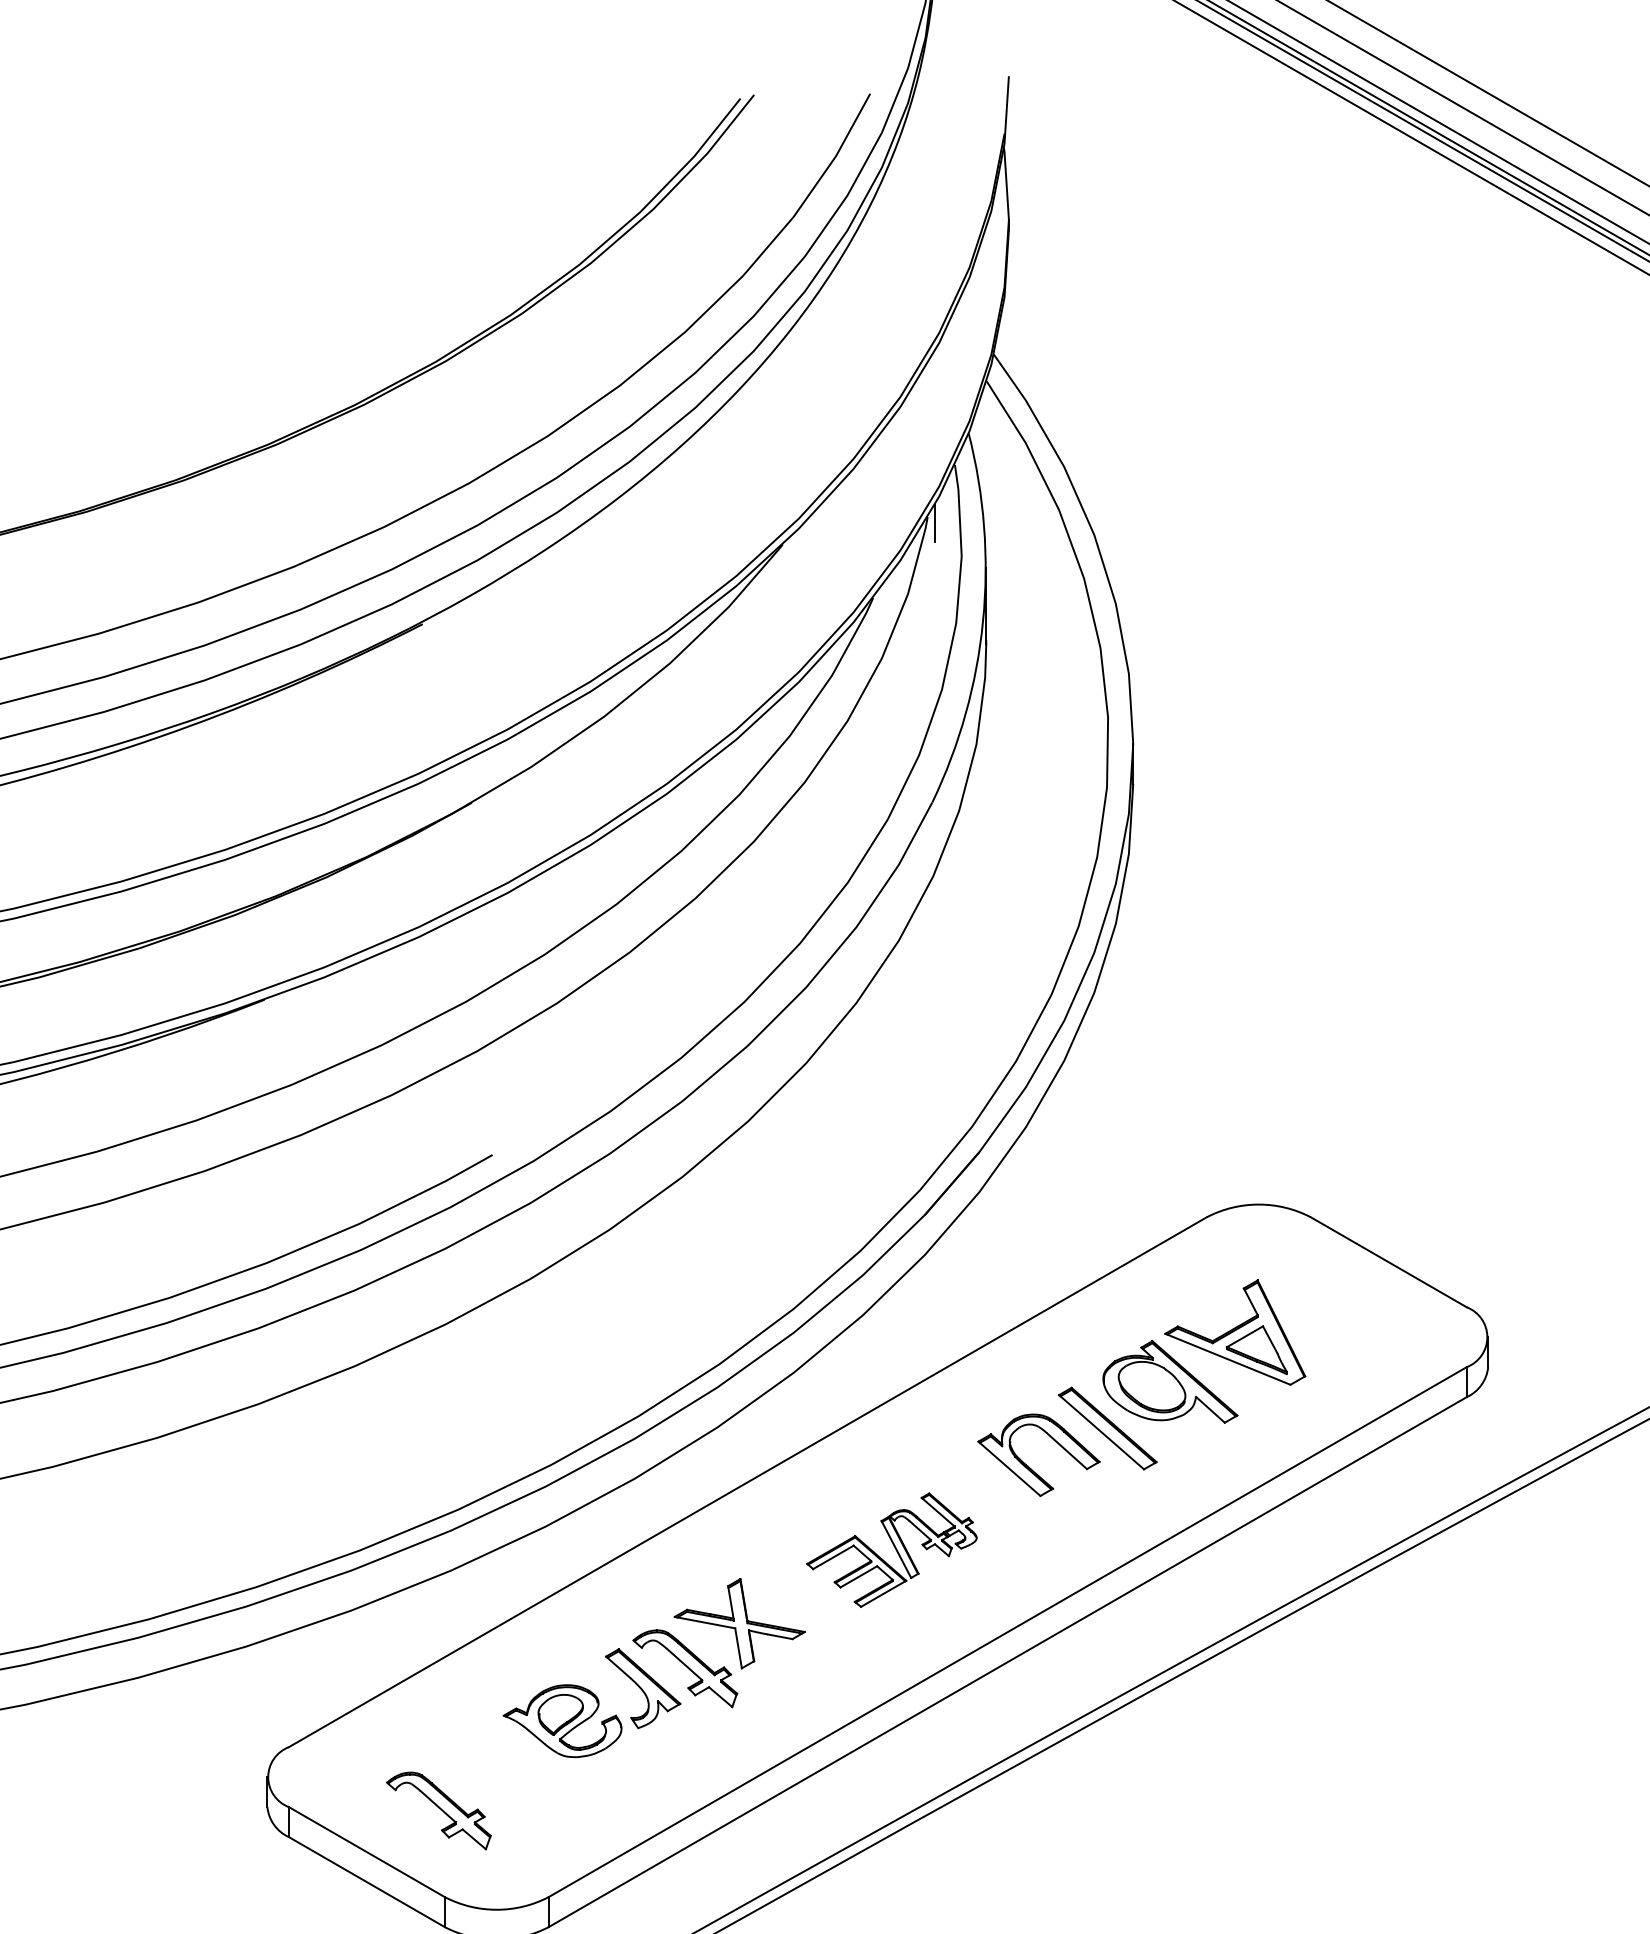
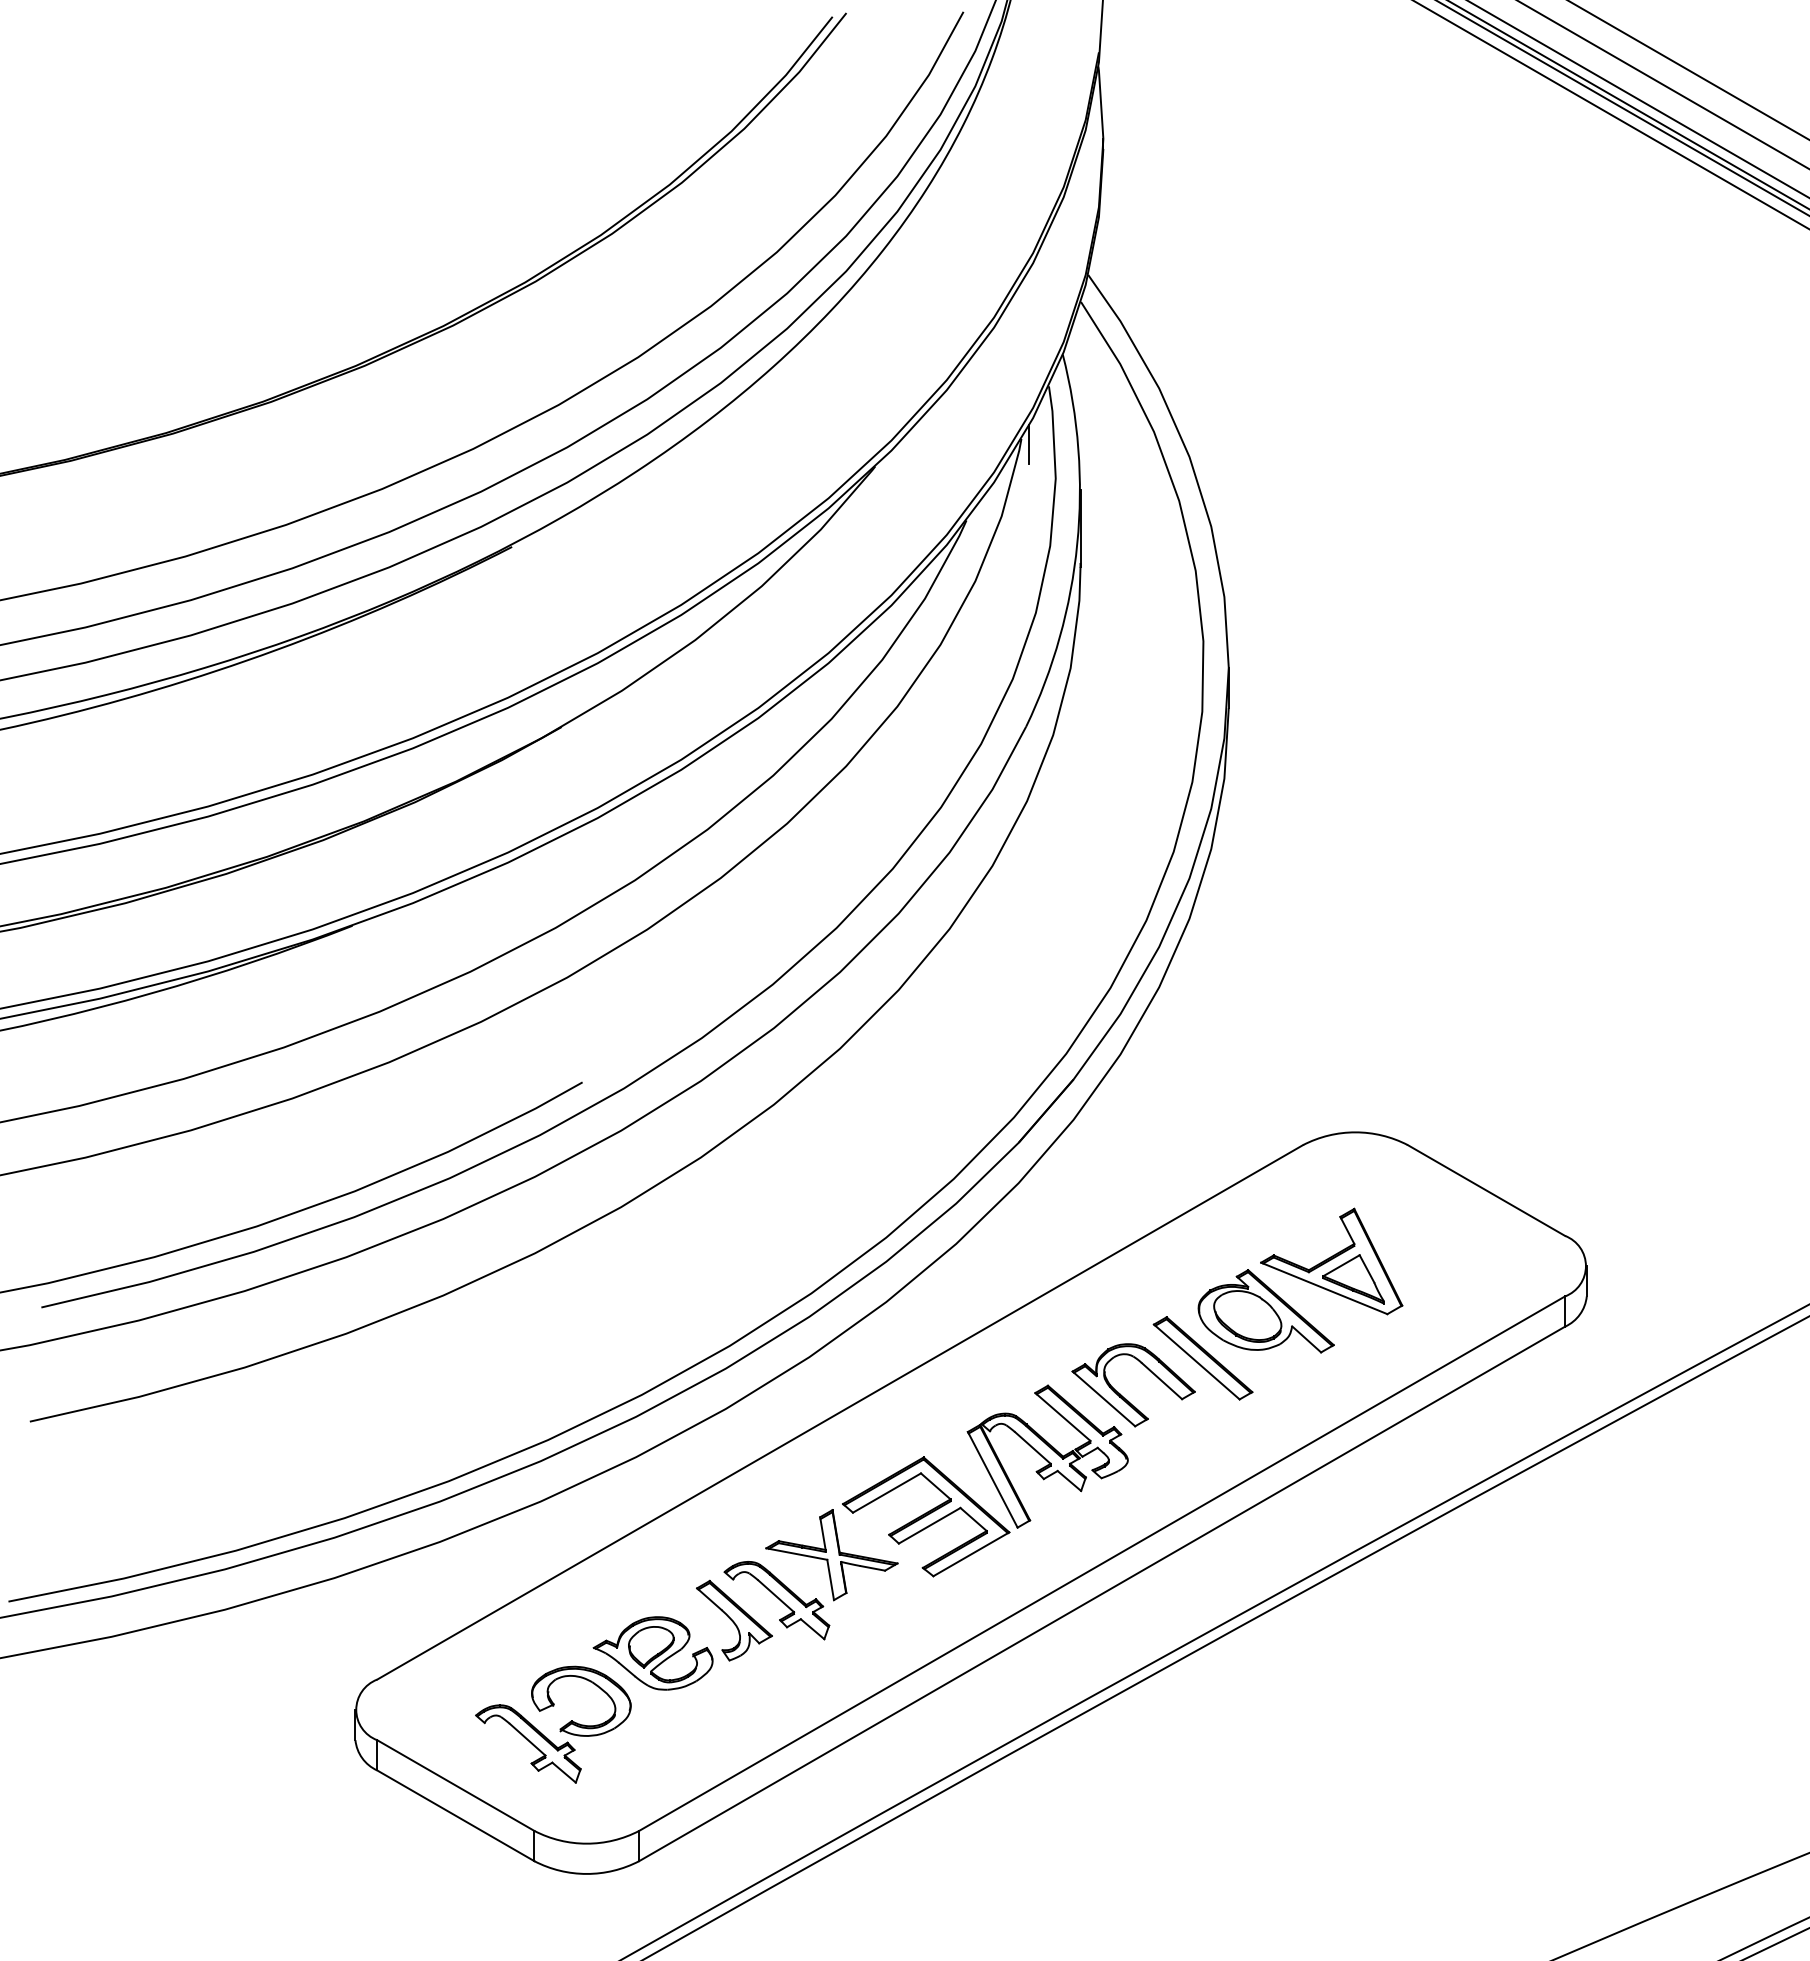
part: (892, 1549) -> (985, 1480), size x1.67
part: (503, 1751) -> (593, 1684), added

